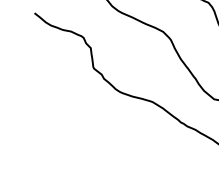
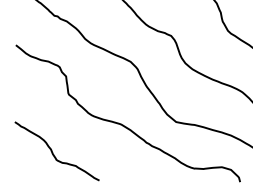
curve: (76, 133) -> (53, 152), added

